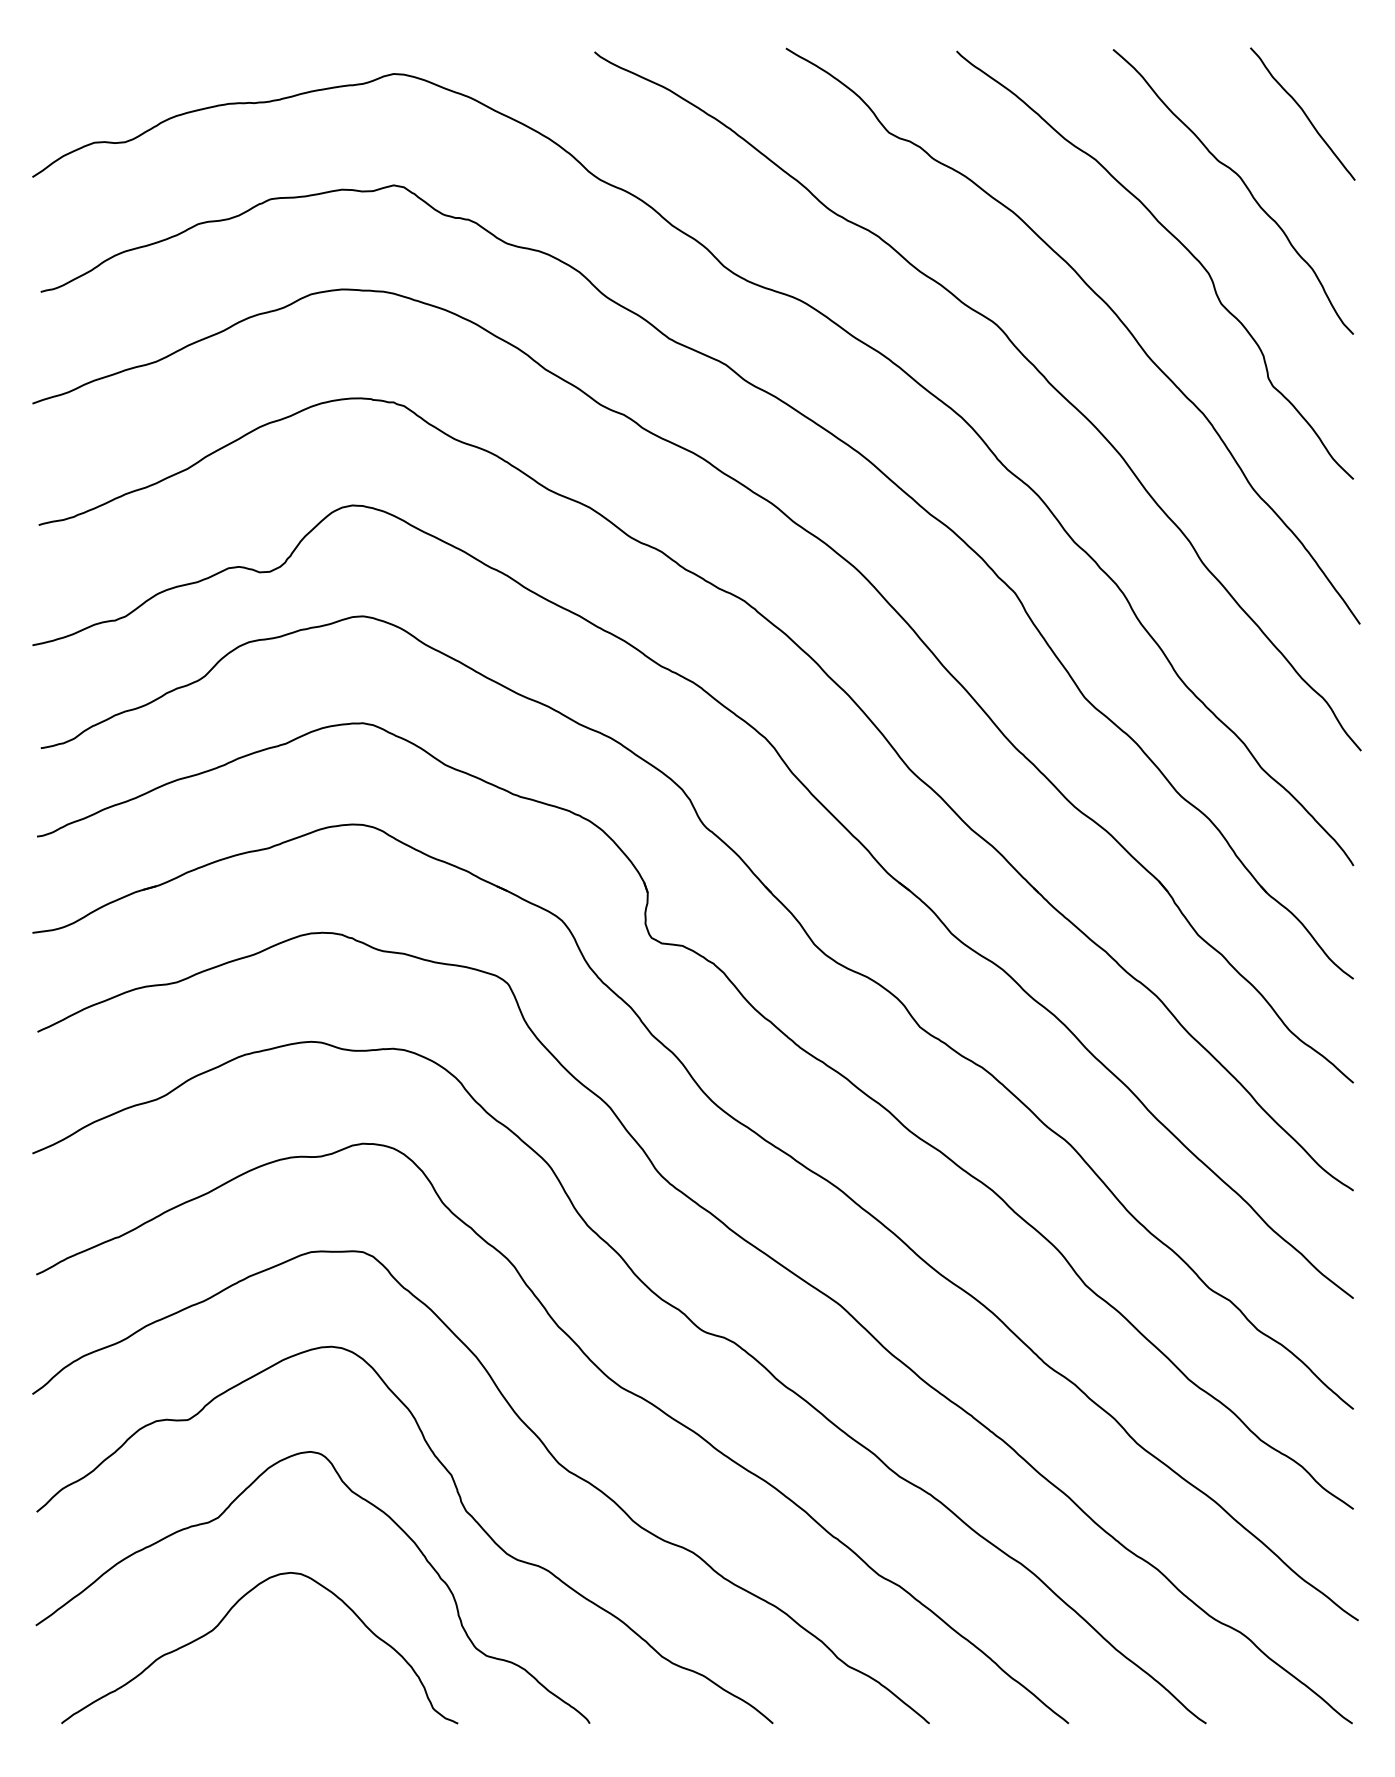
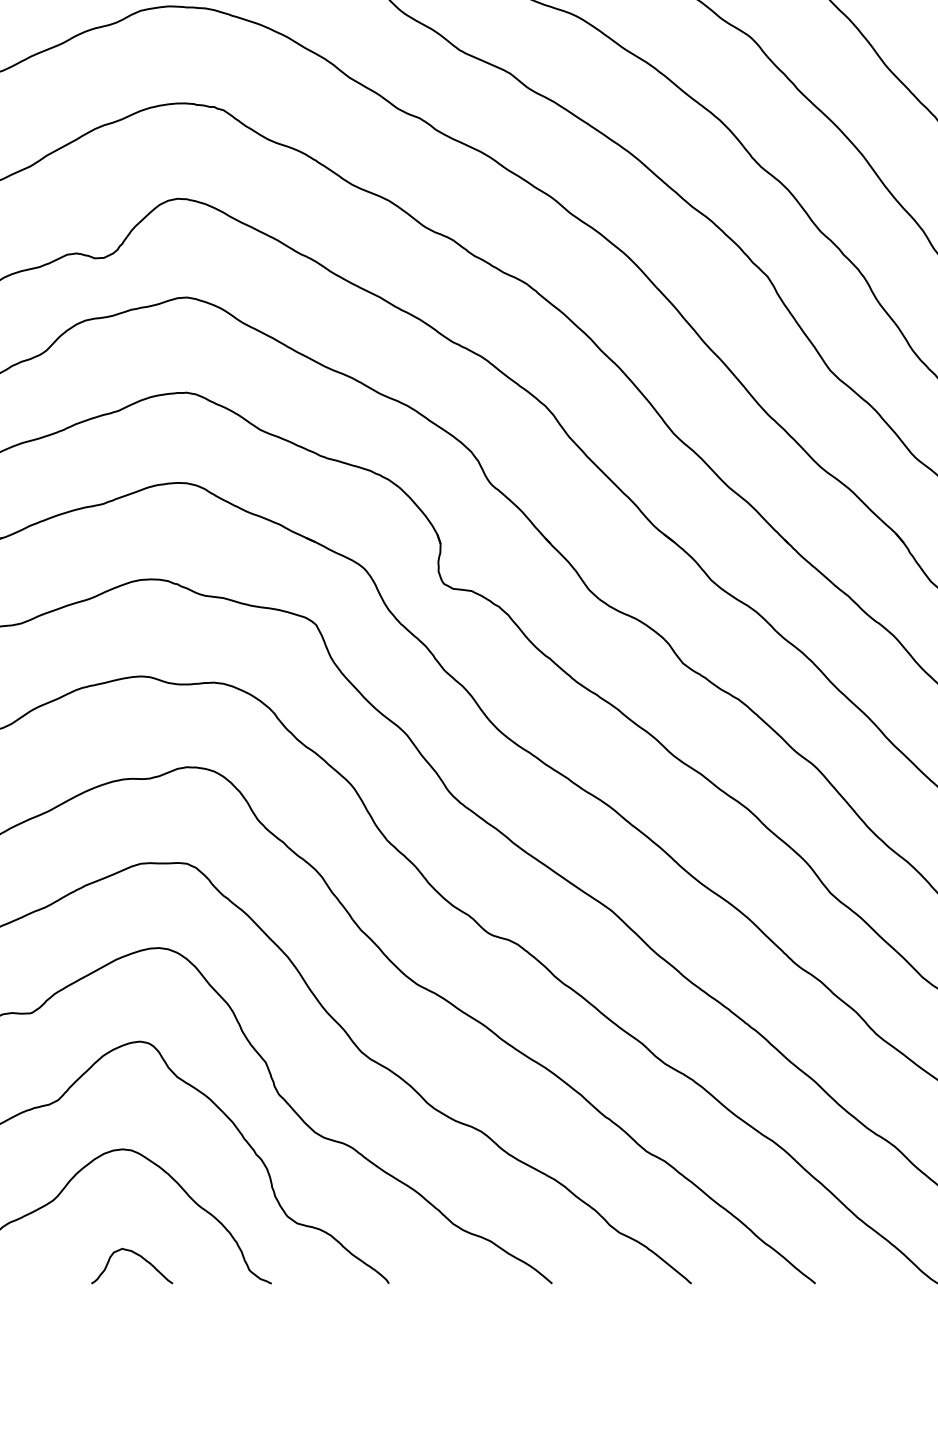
curve: (306, 1691) -> (136, 1255), added

